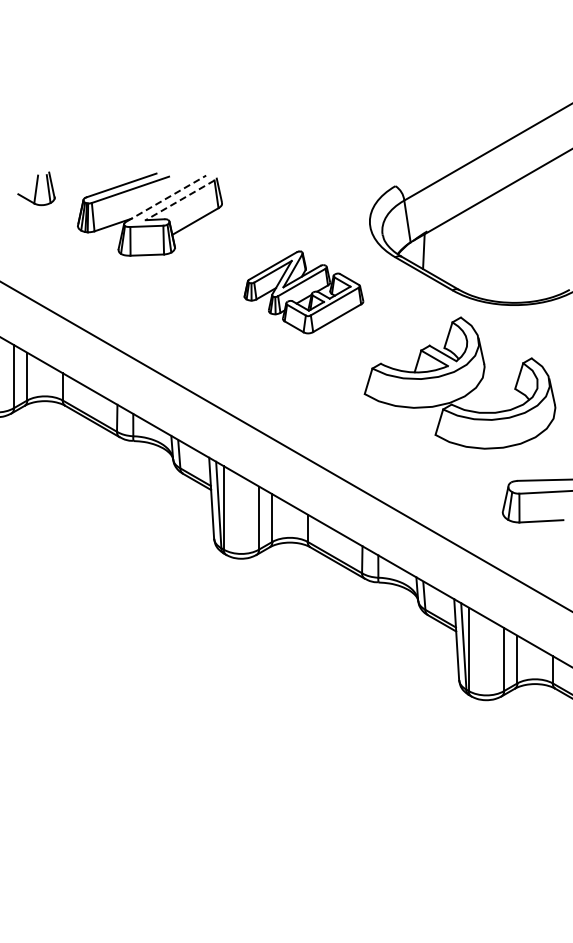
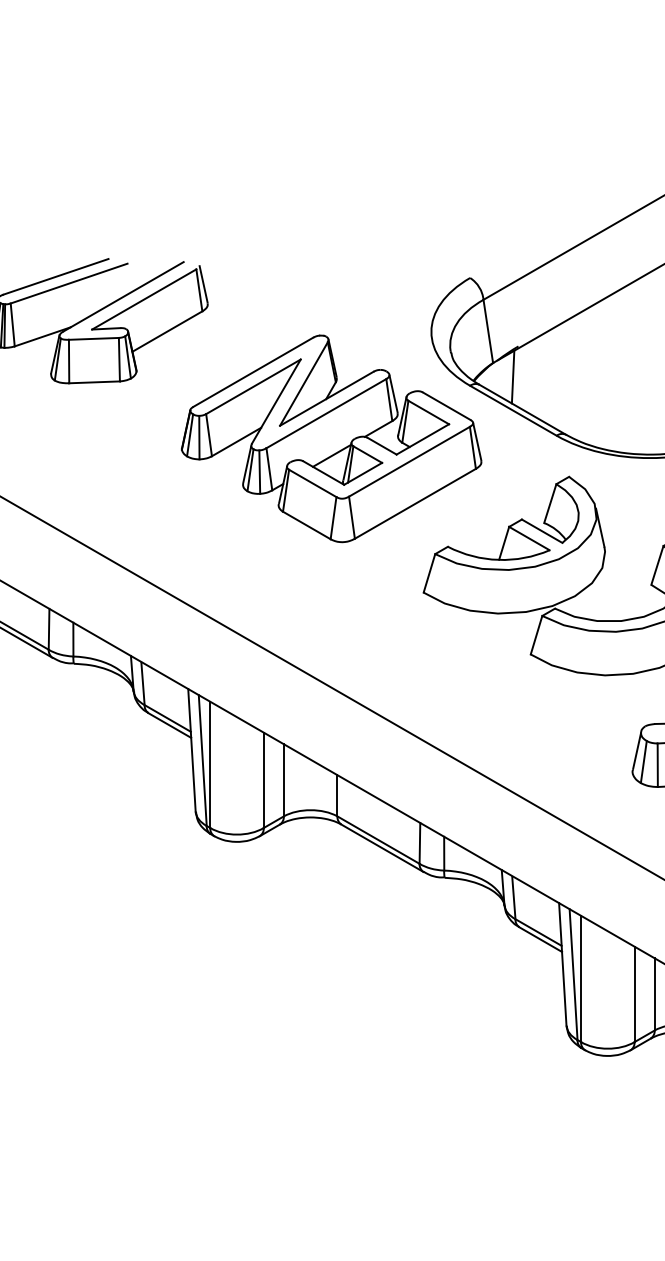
line: (166, 198) -> (123, 296), dashed -> solid
line: (180, 200) -> (144, 299), dashed -> solid
part: (303, 292) -> (330, 438), size x1.67

